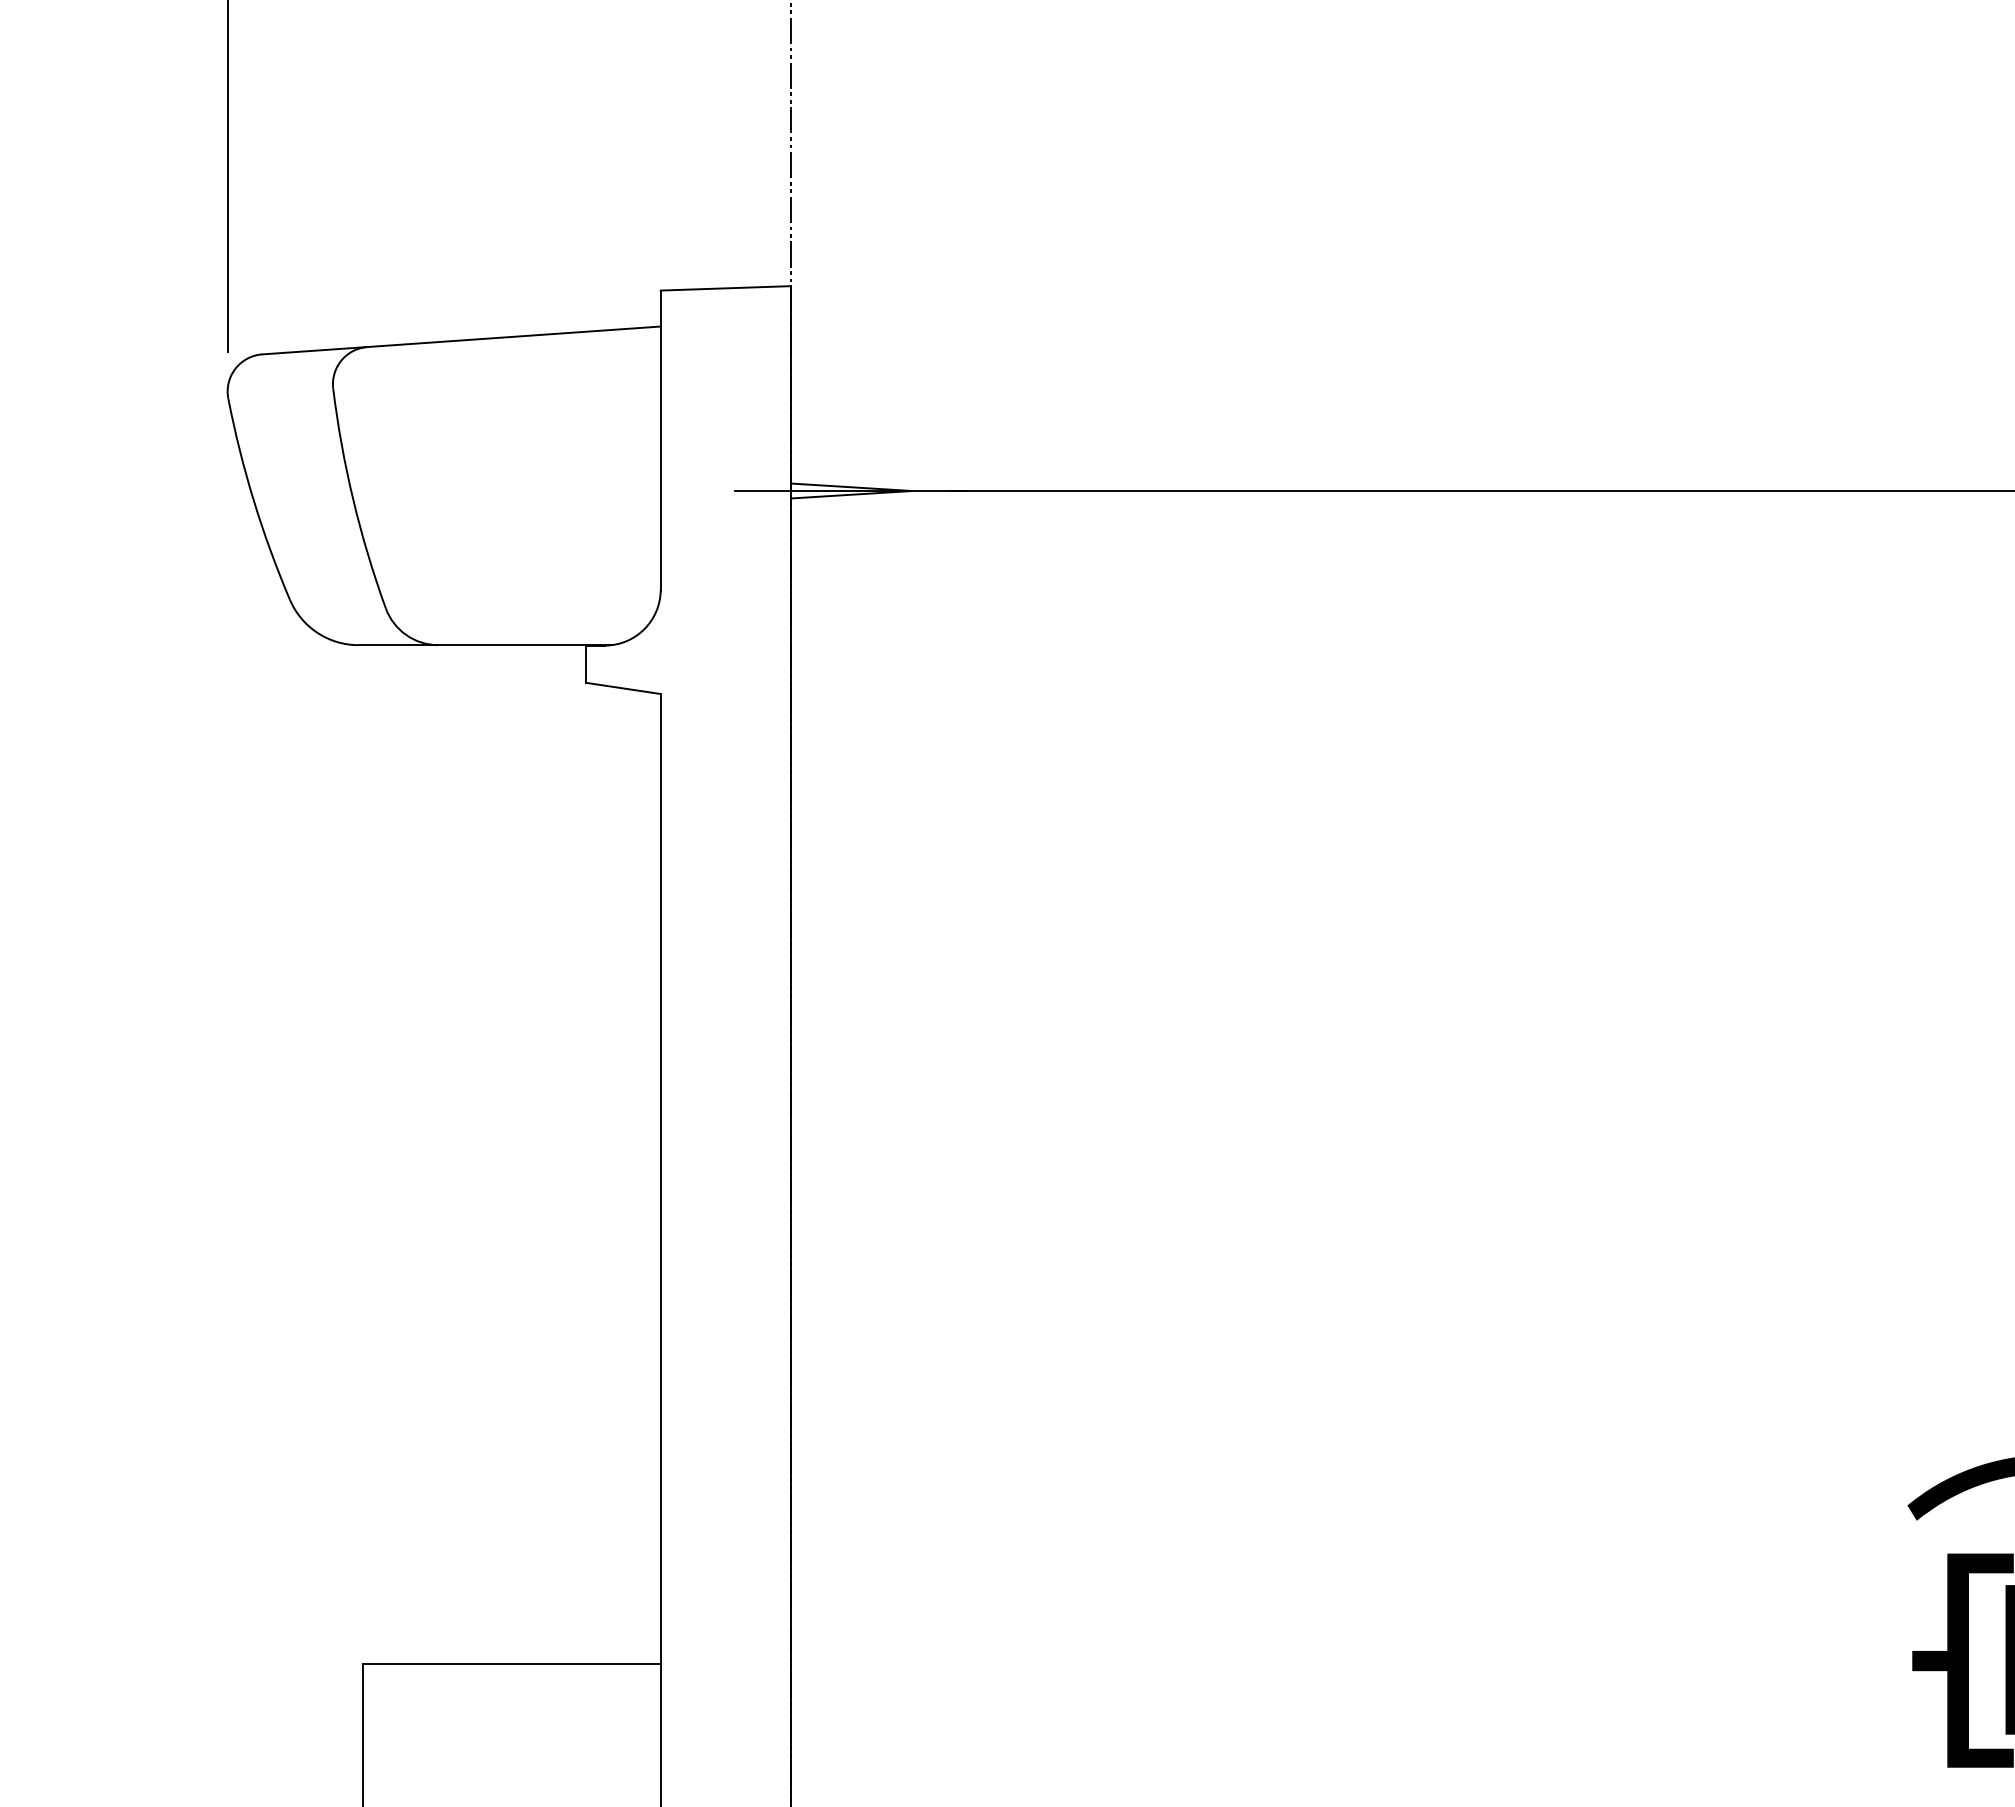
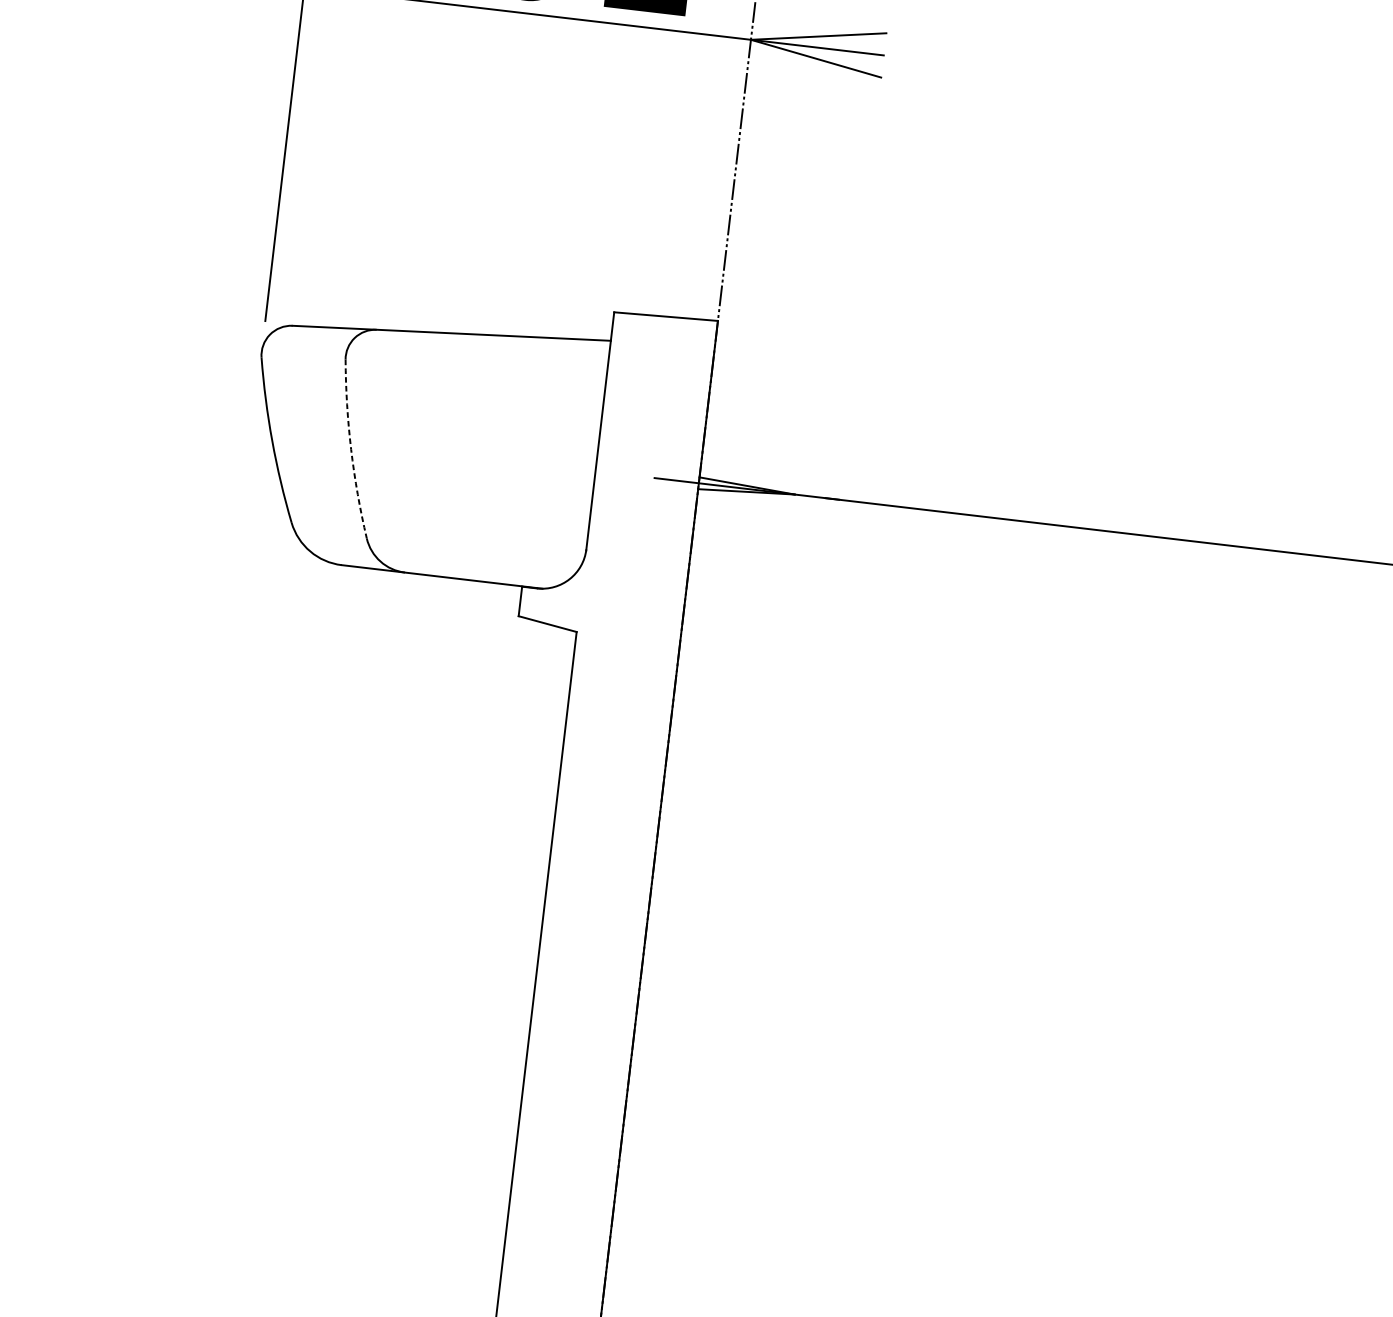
arc: (353, 500) -> (351, 450), solid -> dashed

